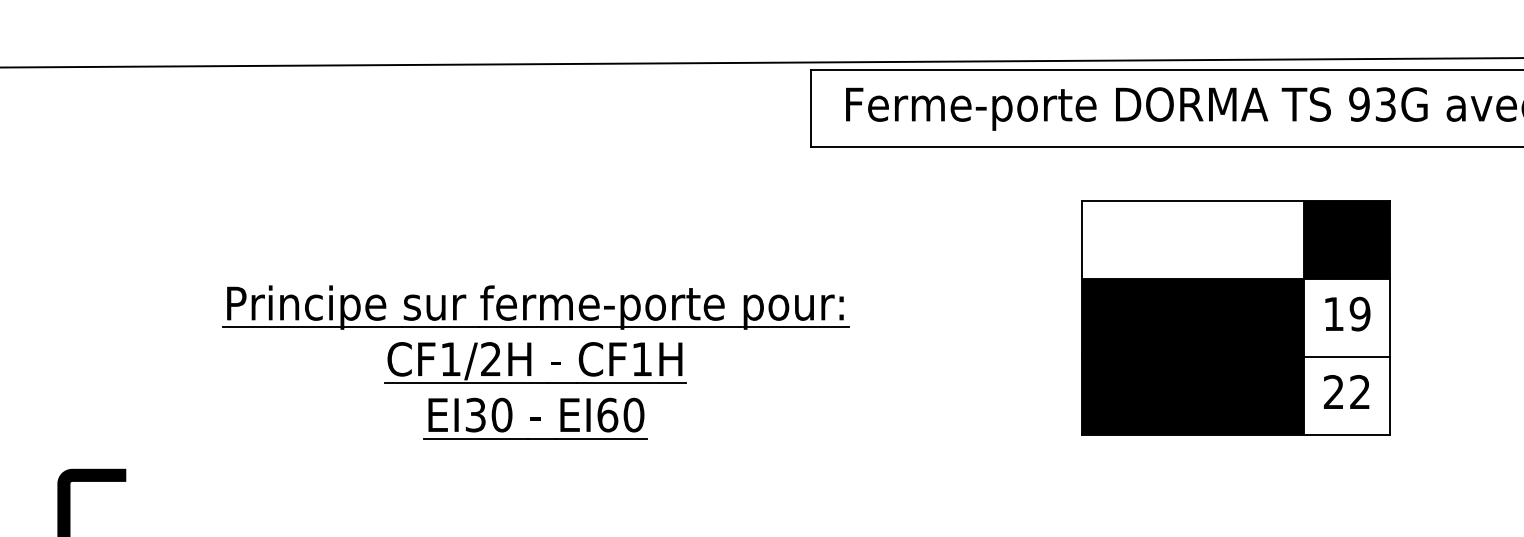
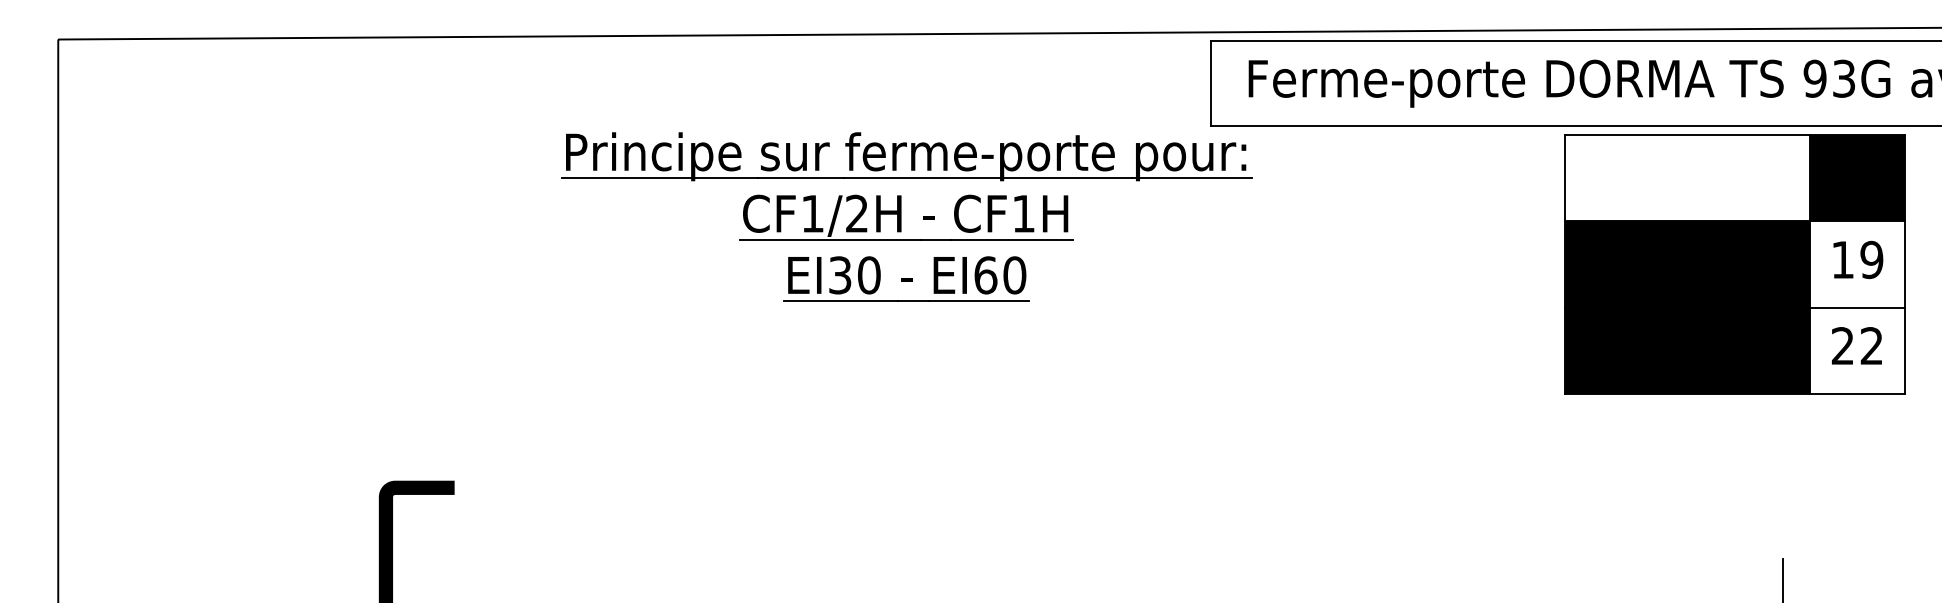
part: (1235, 318) -> (1734, 264), moved
part: (535, 361) -> (906, 216), moved

